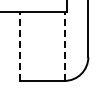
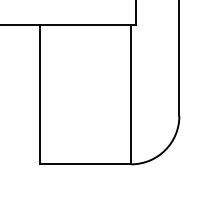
line: (19, 46) -> (39, 94), dashed -> solid
line: (64, 46) -> (130, 94), dashed -> solid

